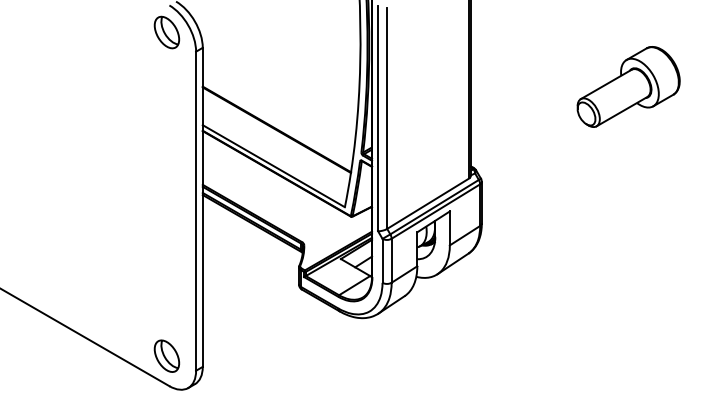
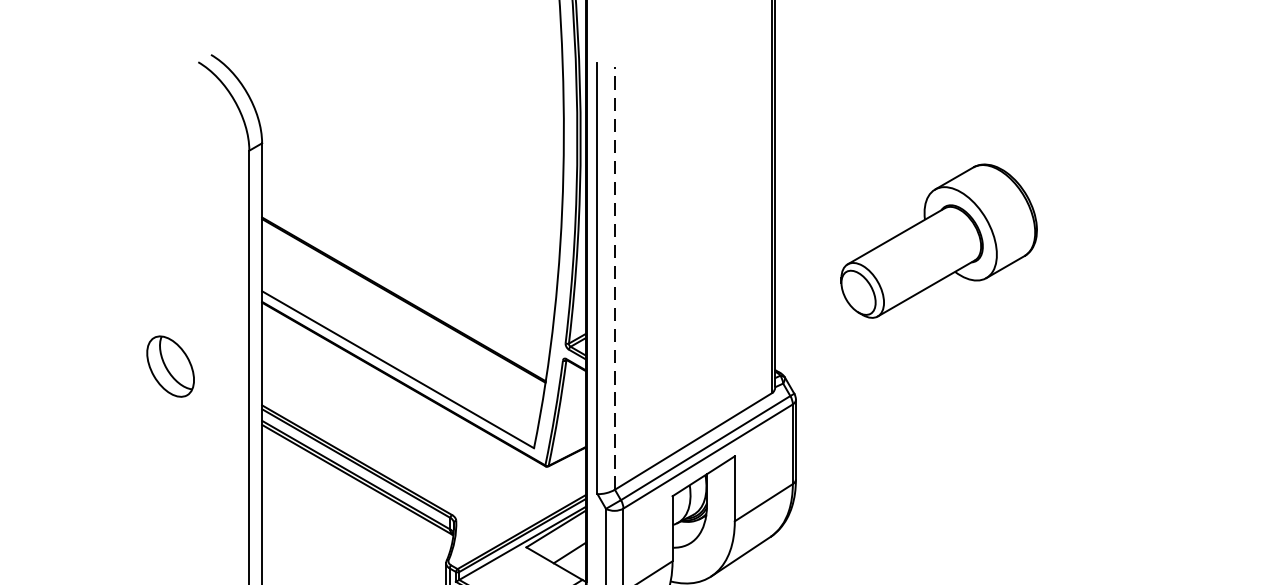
part: (166, 32) -> (169, 366), moved
part: (628, 86) -> (938, 240), moved
line: (387, 118) -> (615, 278), solid -> dashed

